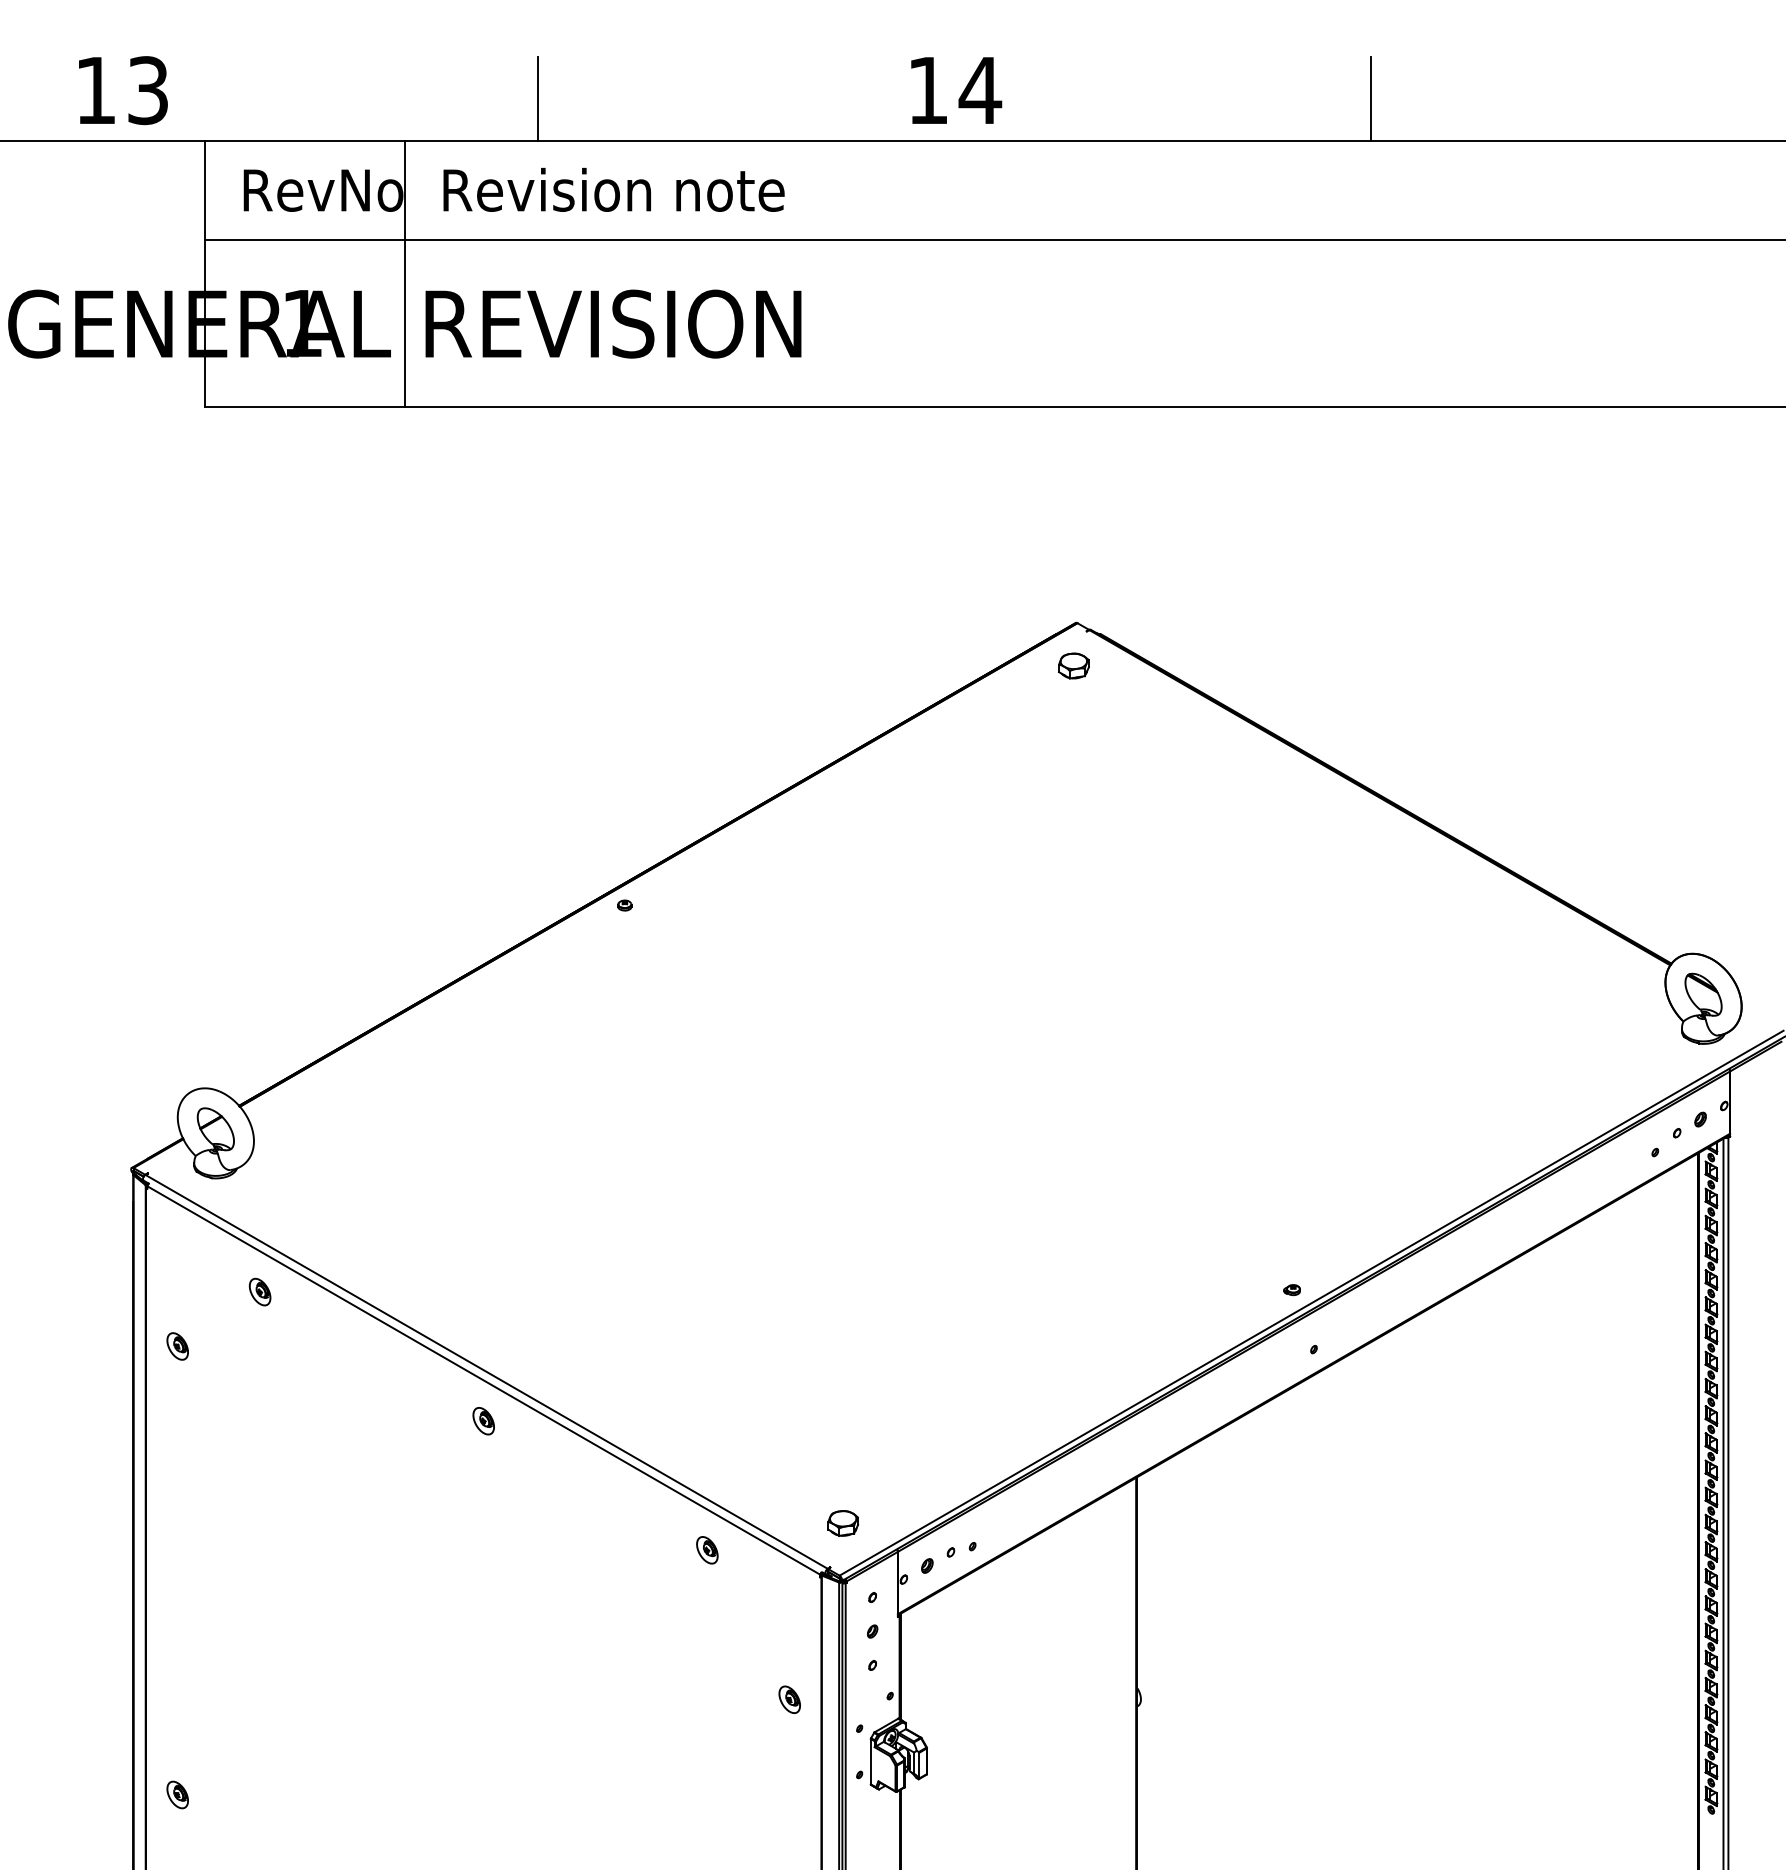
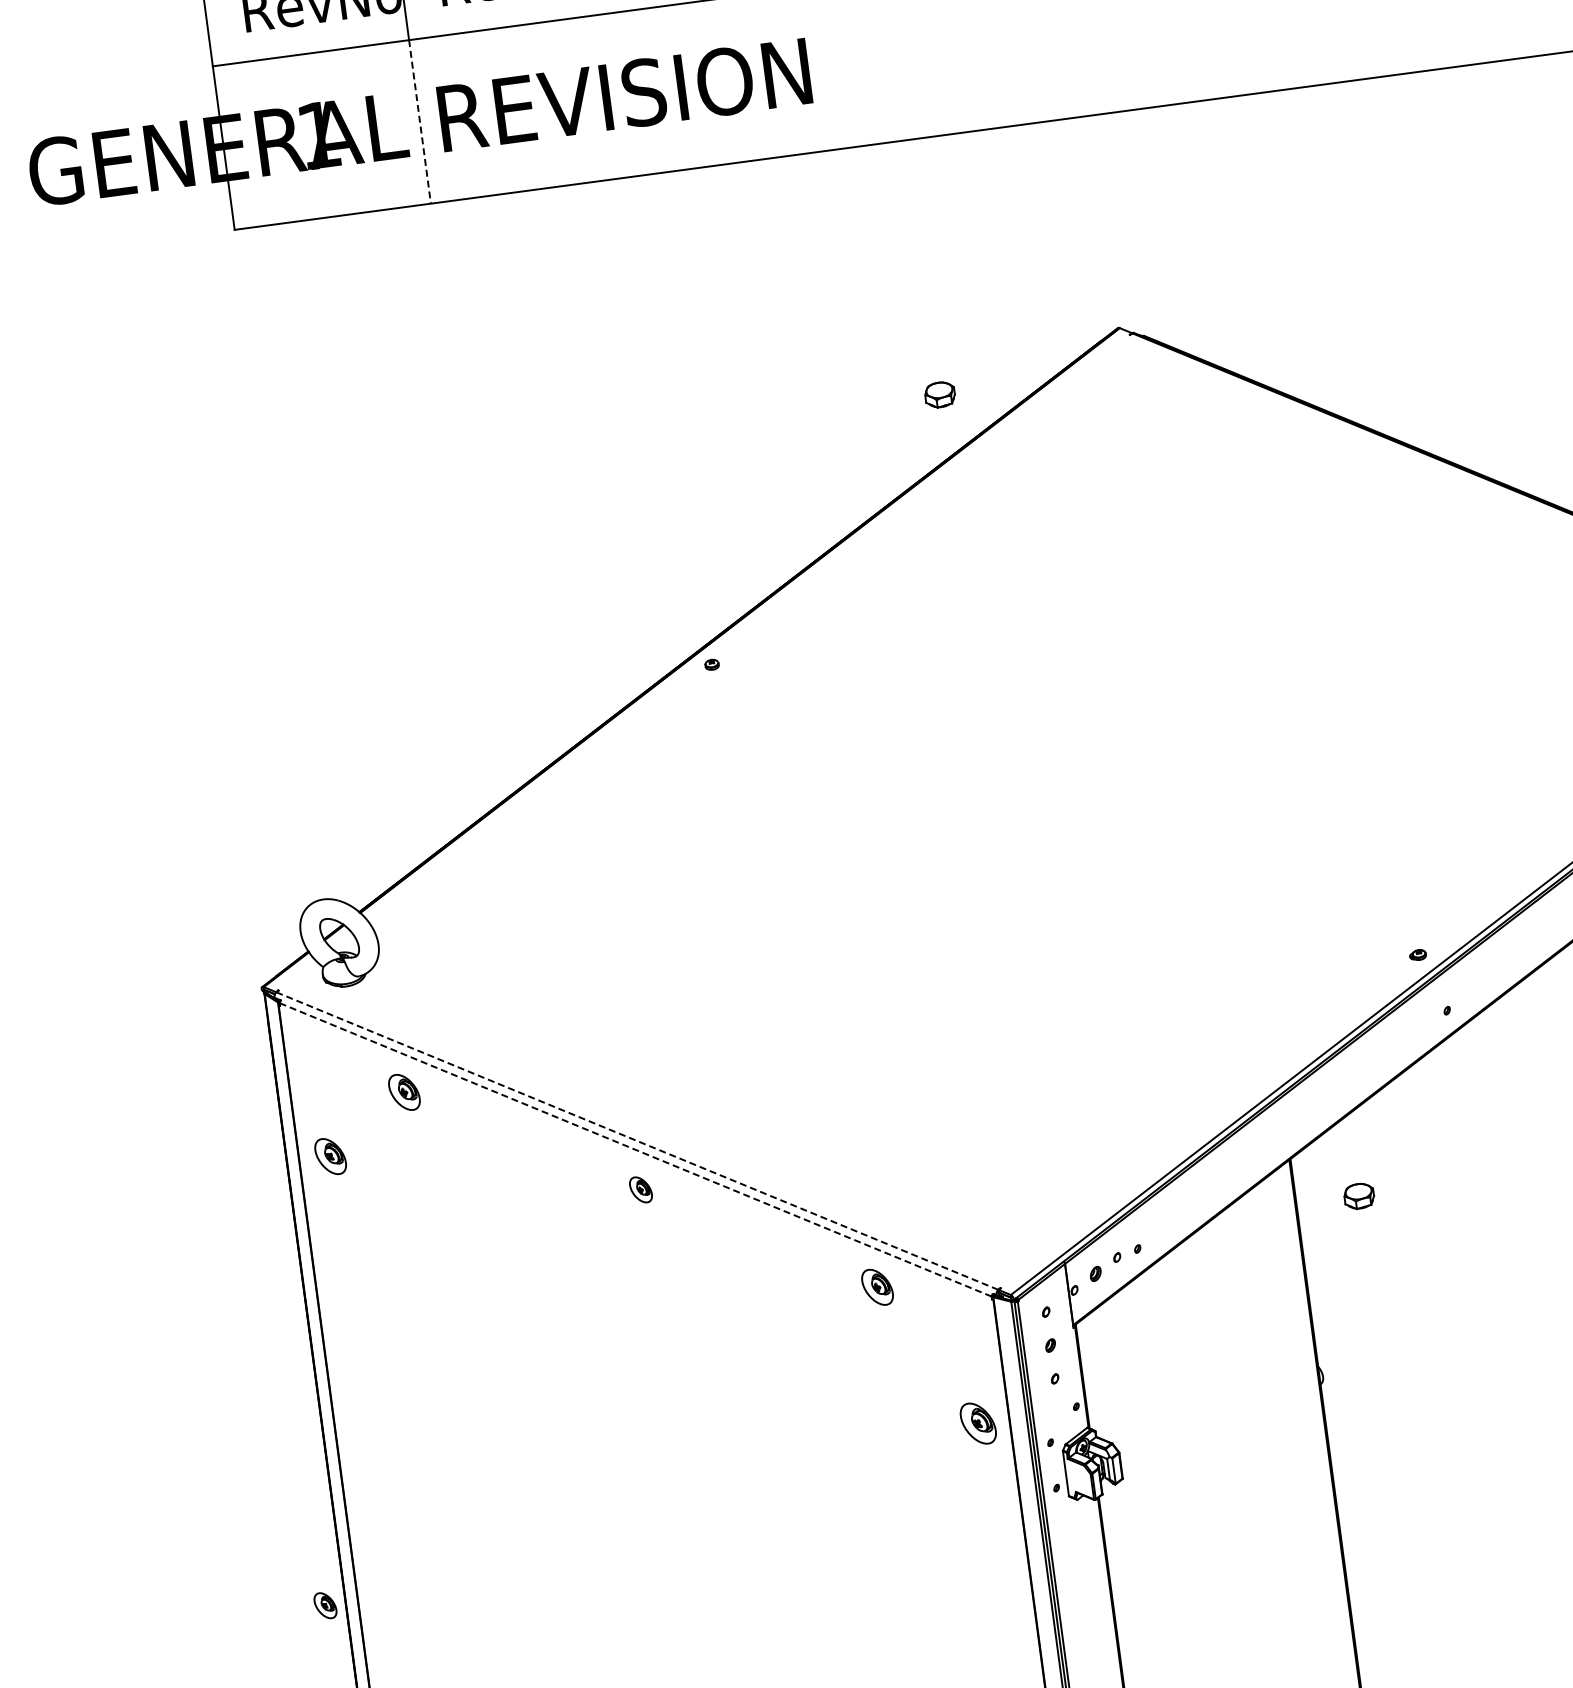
line: (405, 324) -> (420, 122), solid -> dashed
part: (1073, 665) -> (939, 394), moved
part: (259, 1291) -> (403, 1091), size x1.4
part: (177, 1346) -> (330, 1156), size x1.4
line: (486, 1371) -> (637, 1140), solid -> dashed
line: (483, 1380) -> (635, 1149), solid -> dashed
part: (843, 1523) -> (1359, 1196), moved
part: (707, 1550) -> (877, 1287), size x1.4
part: (789, 1699) -> (977, 1423), size x1.6
part: (177, 1794) -> (325, 1605), moved

